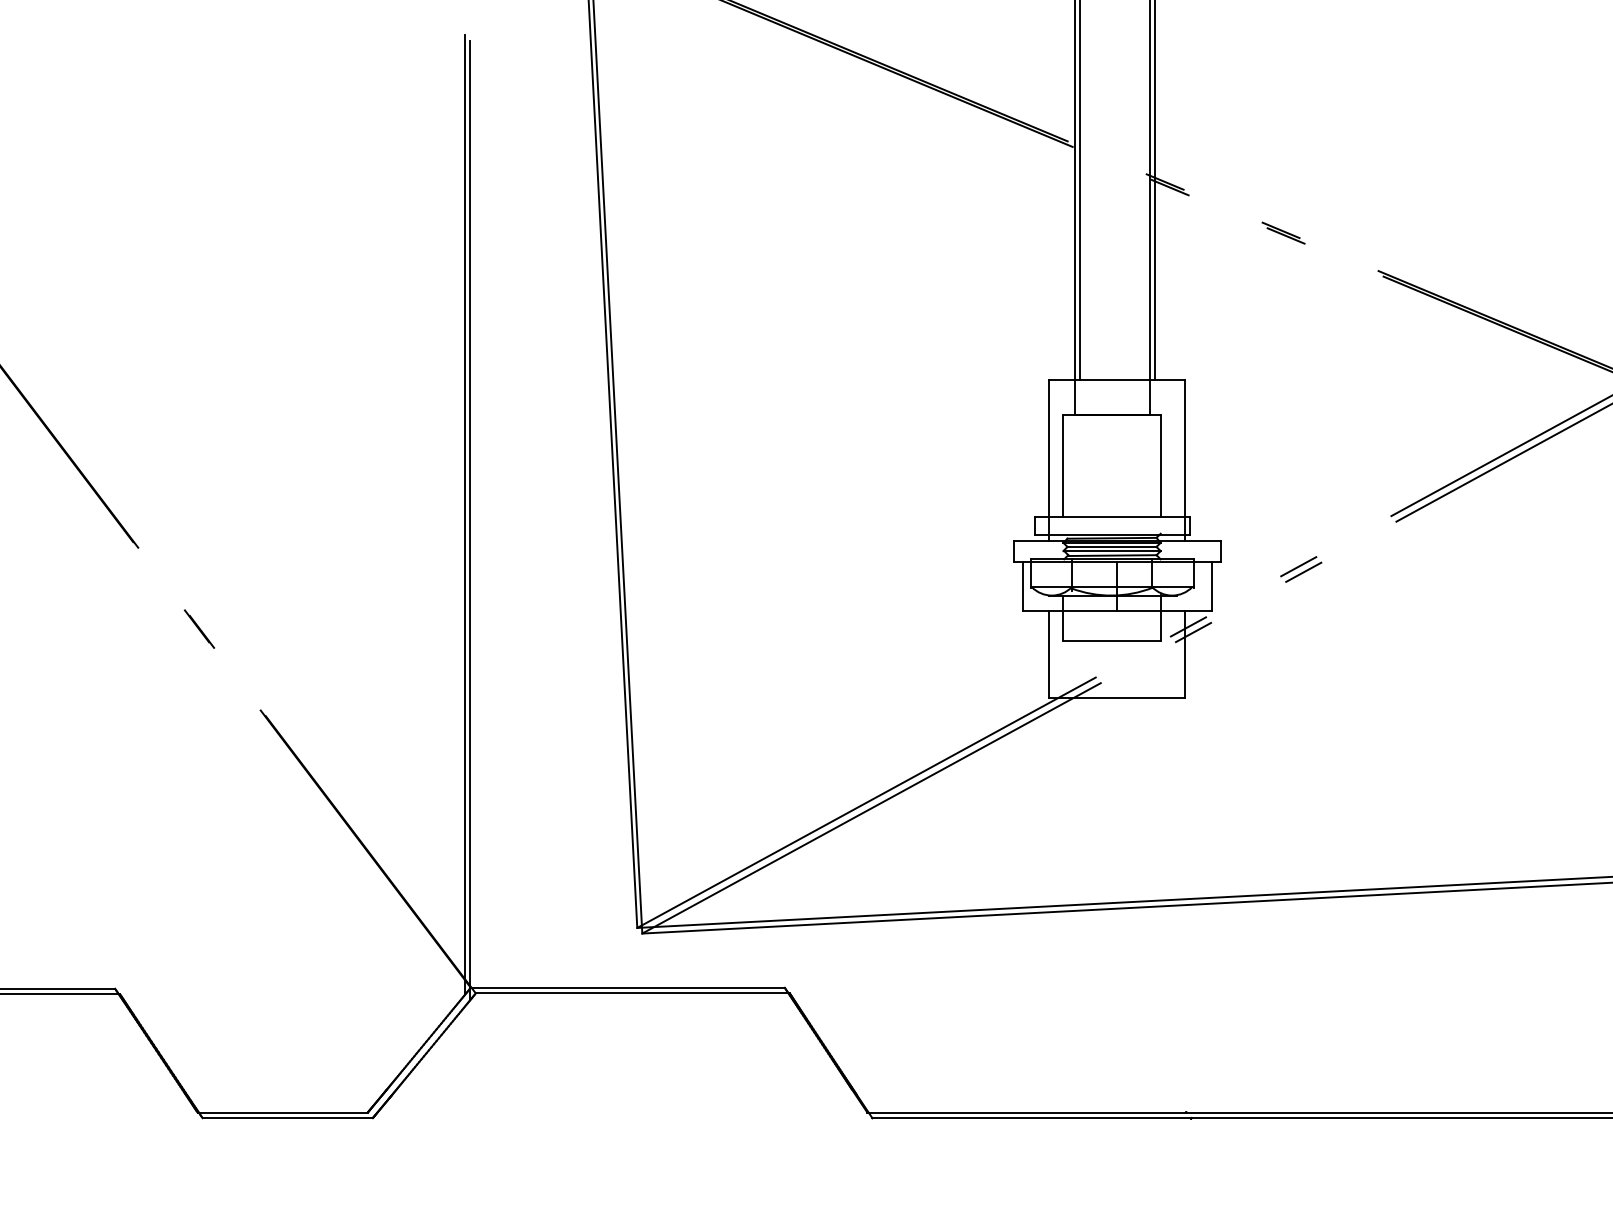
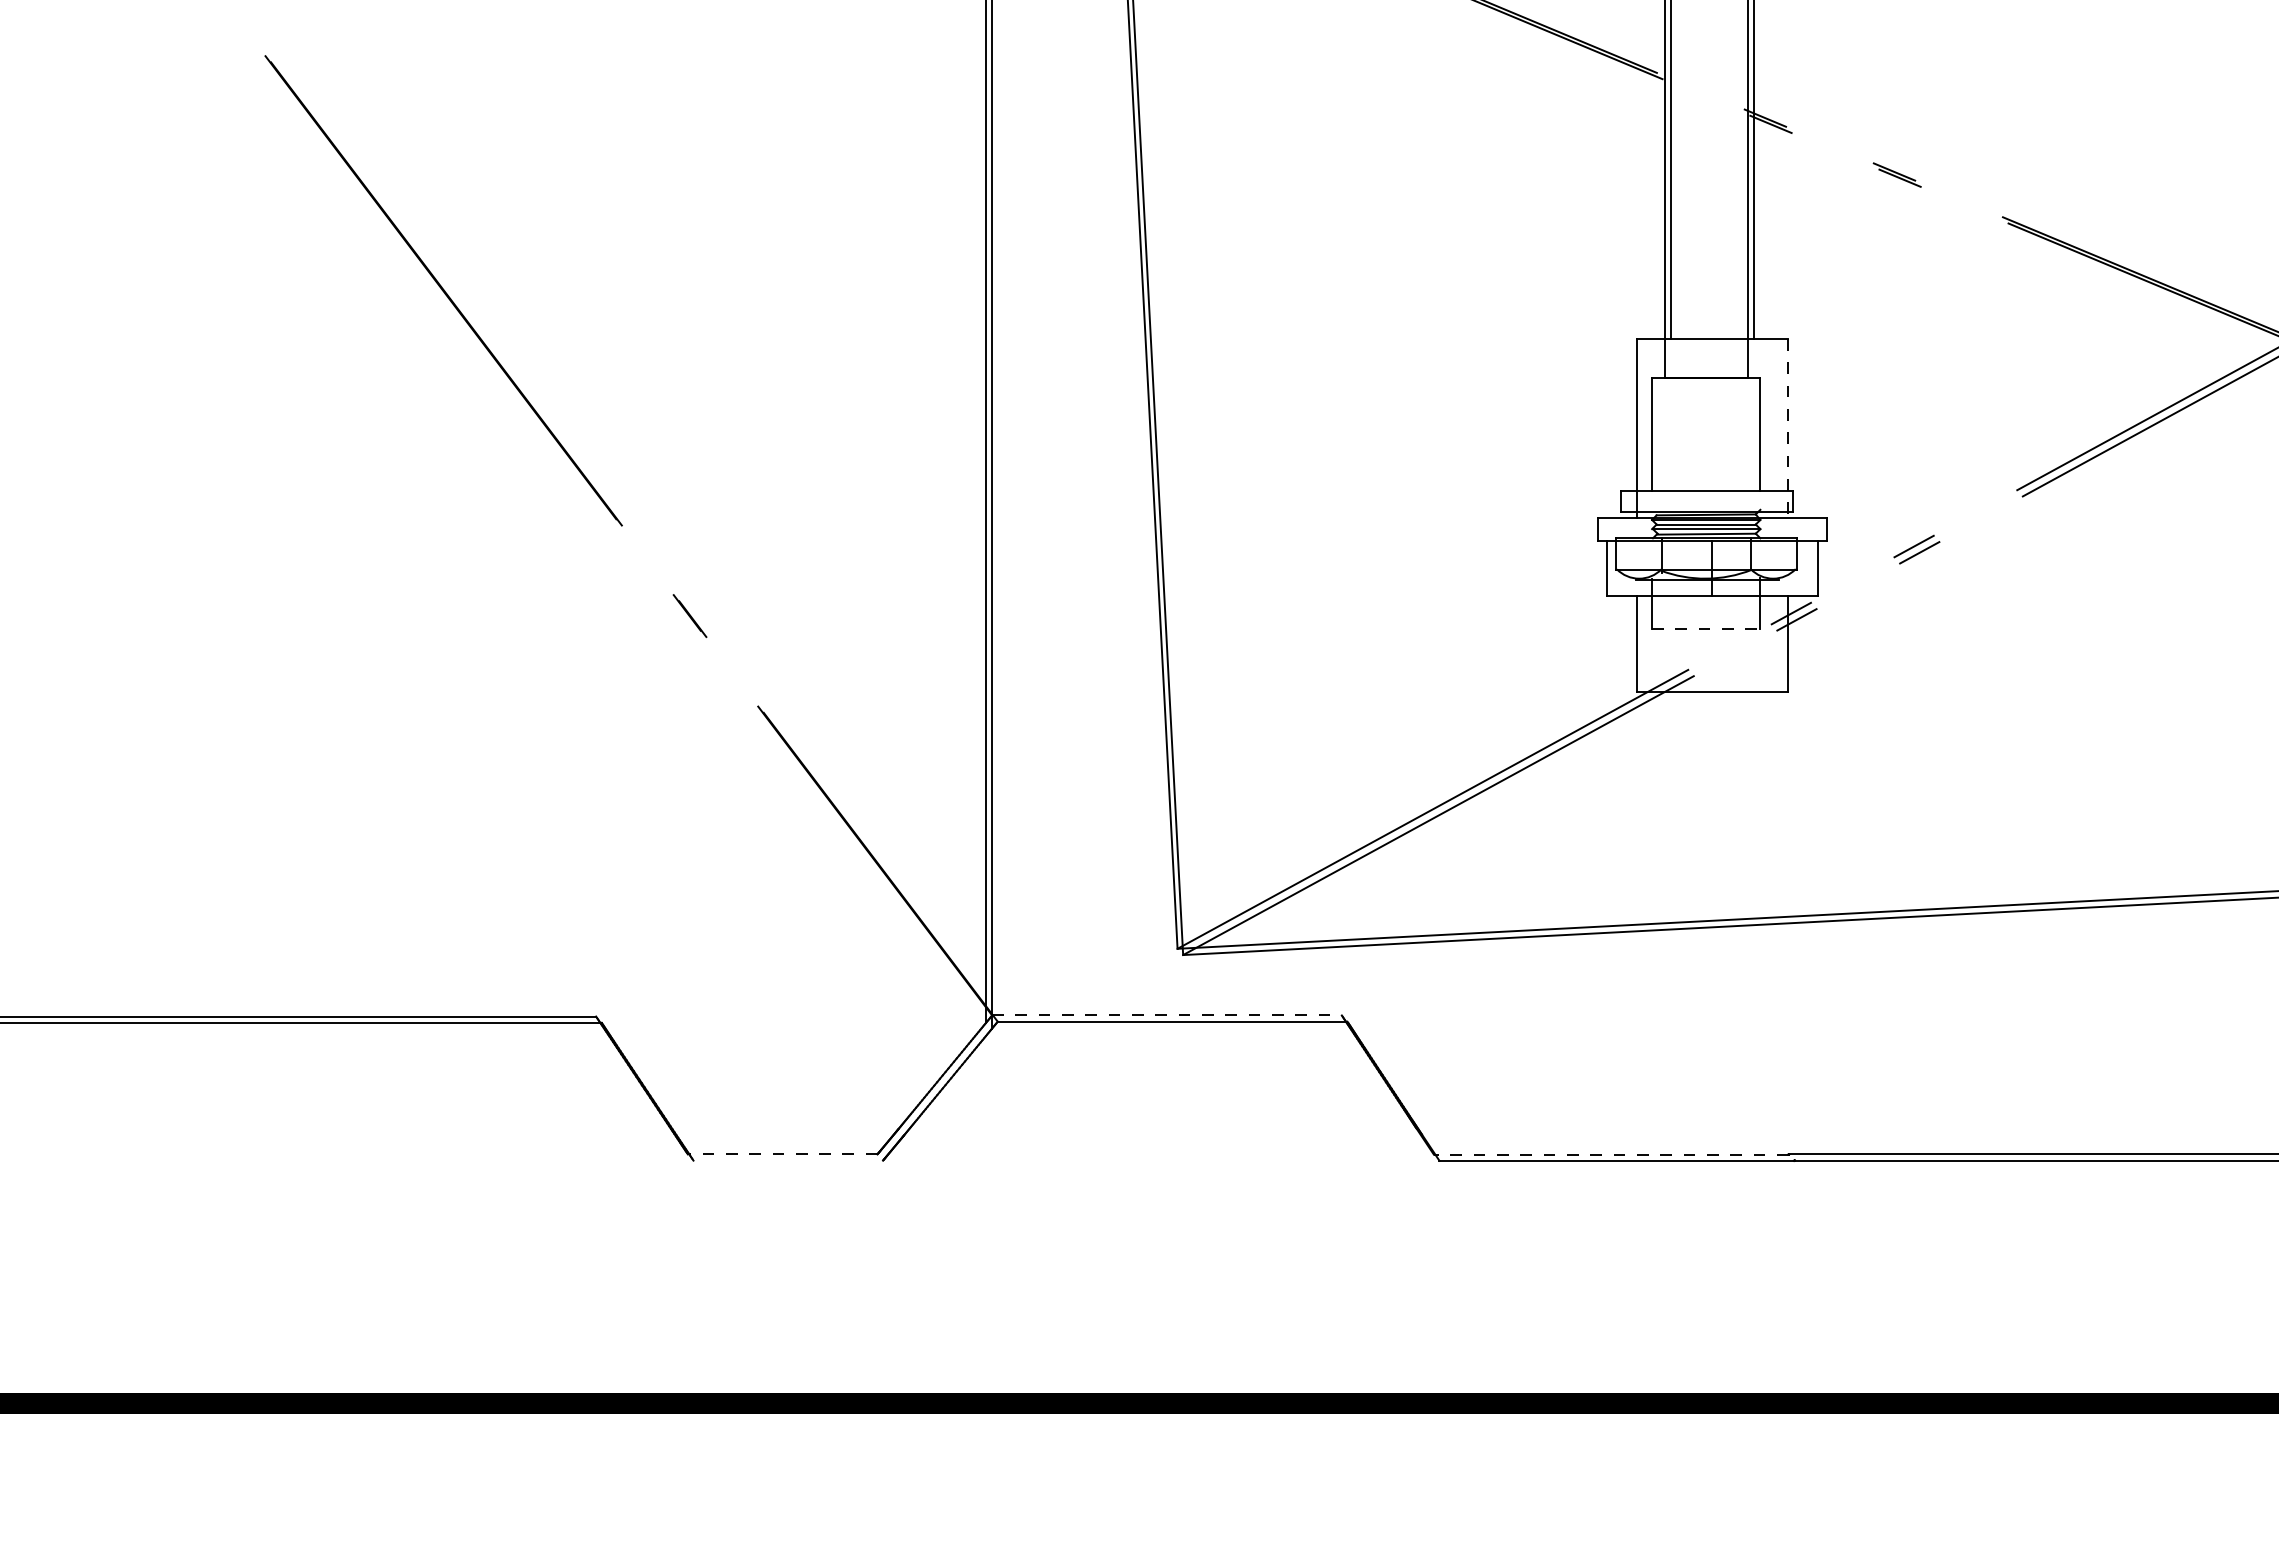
line: (1185, 461) -> (1788, 429), solid -> dashed
line: (1112, 641) -> (1706, 629), solid -> dashed
line: (628, 987) -> (1167, 1015), solid -> dashed
line: (282, 1112) -> (782, 1154), solid -> dashed
line: (1026, 1112) -> (1610, 1154), solid -> dashed
line: (287, 1118) -> (788, 1160), removed

